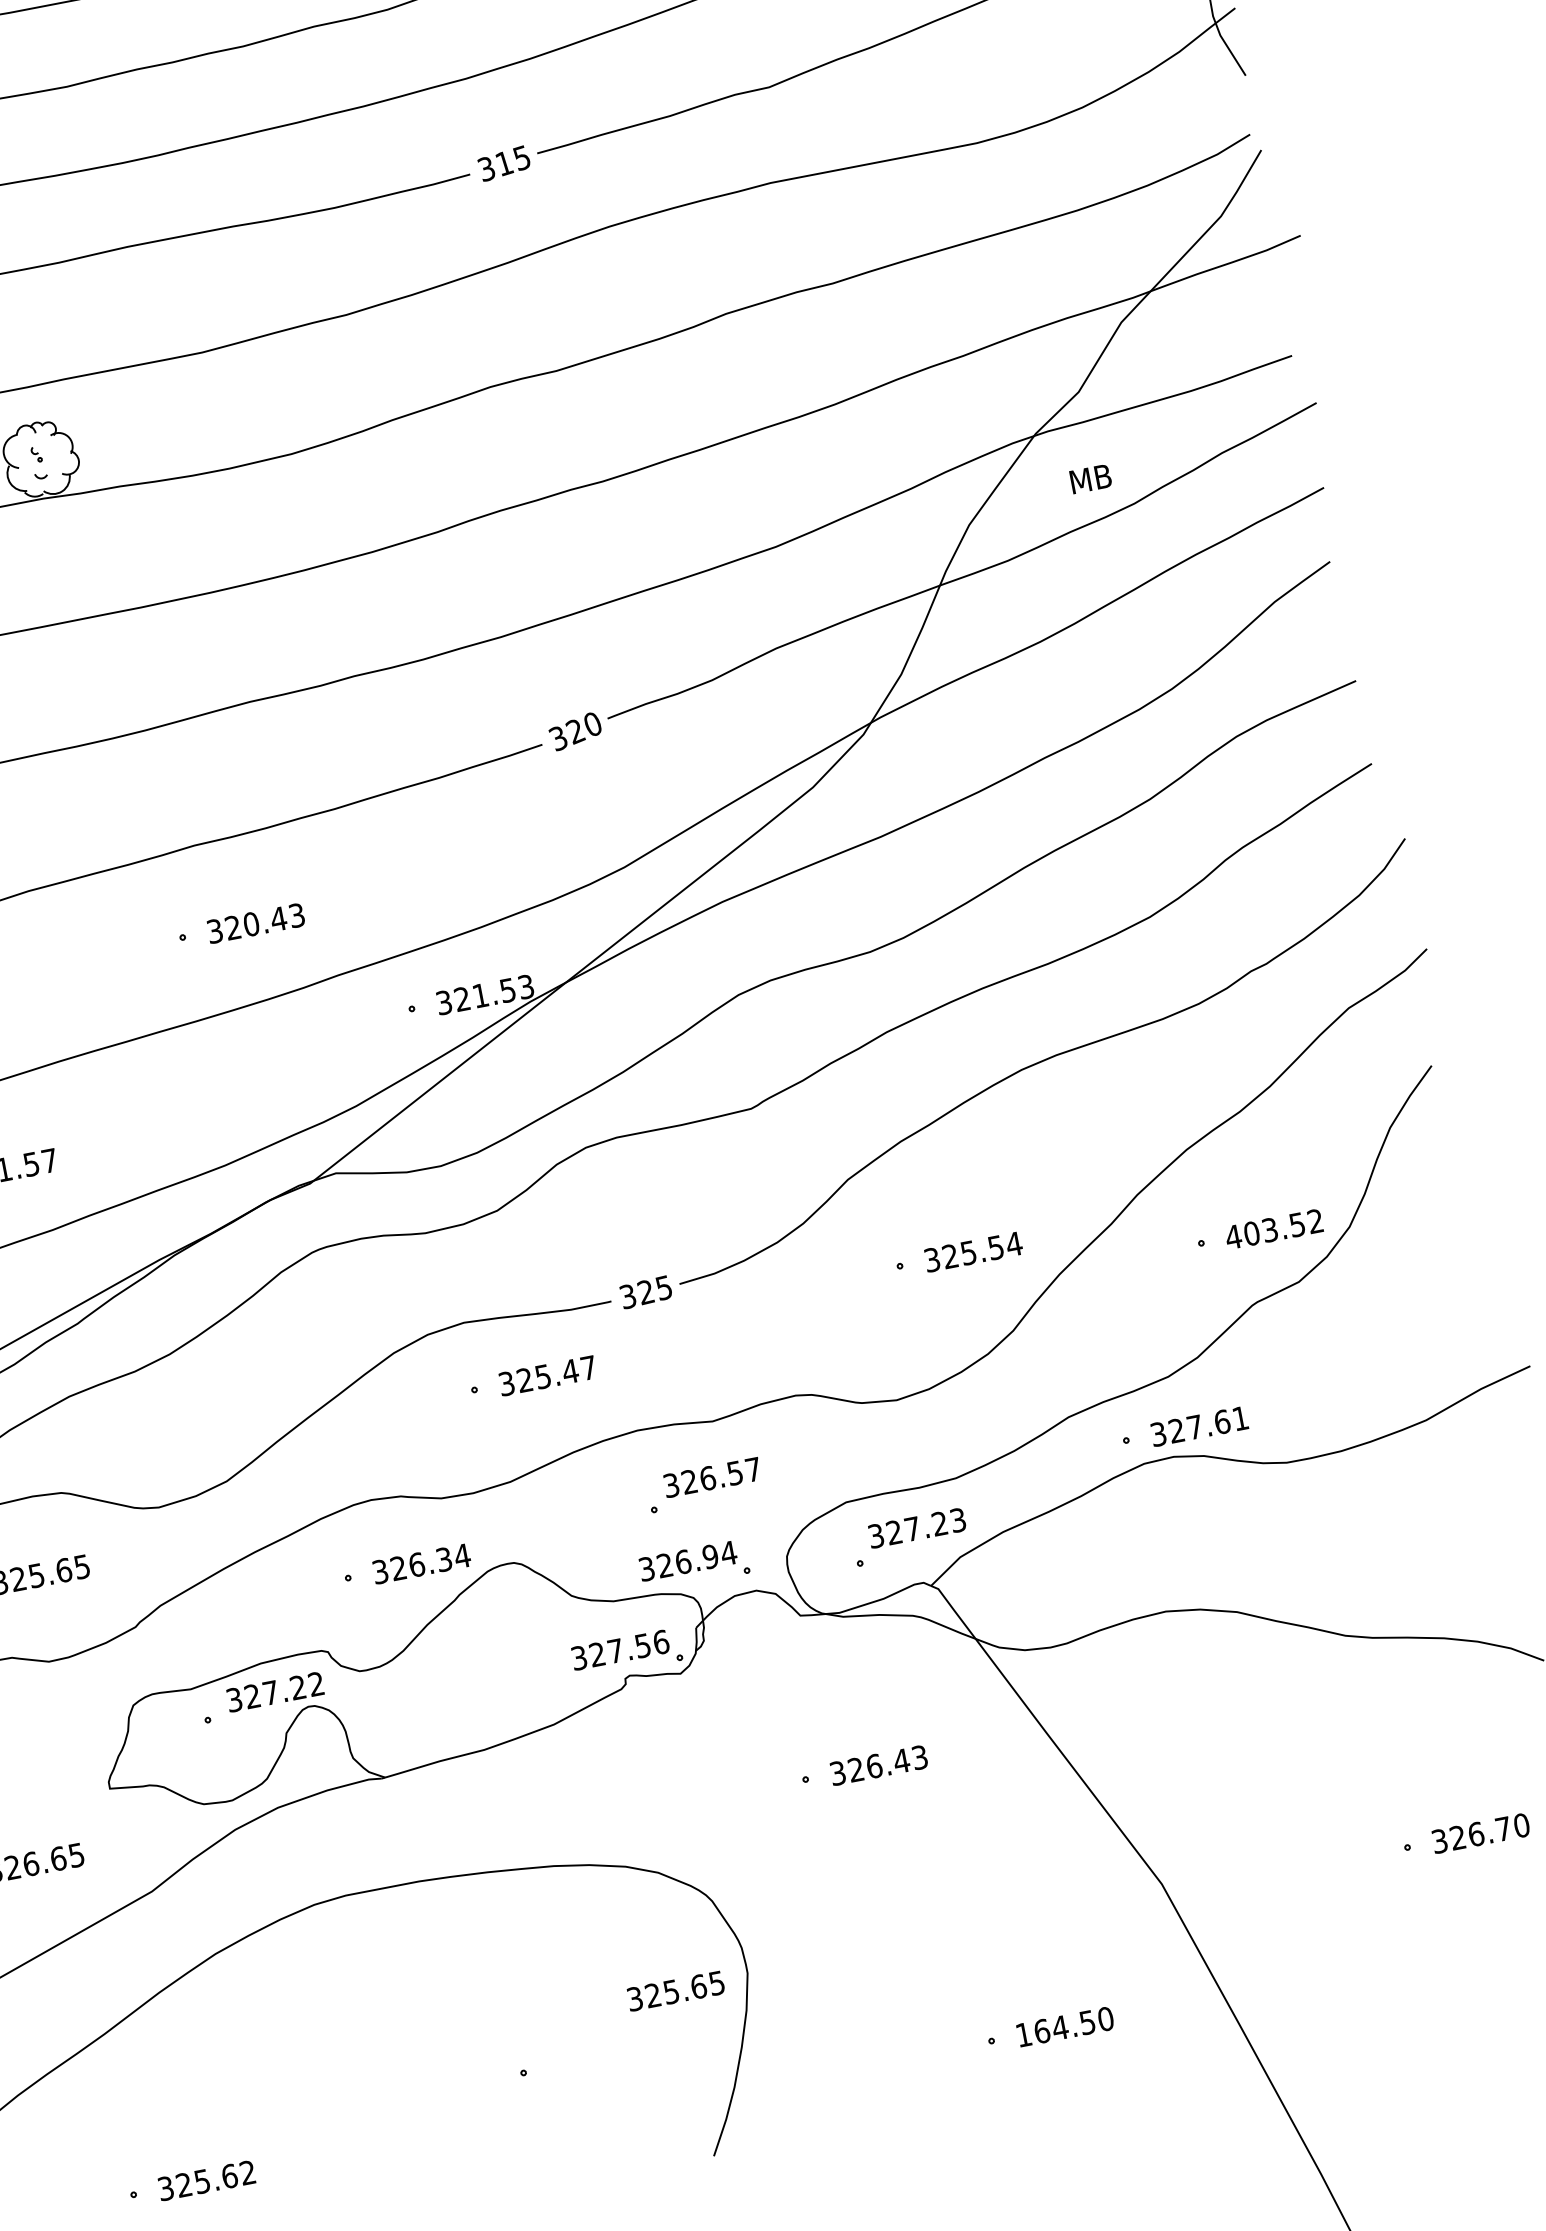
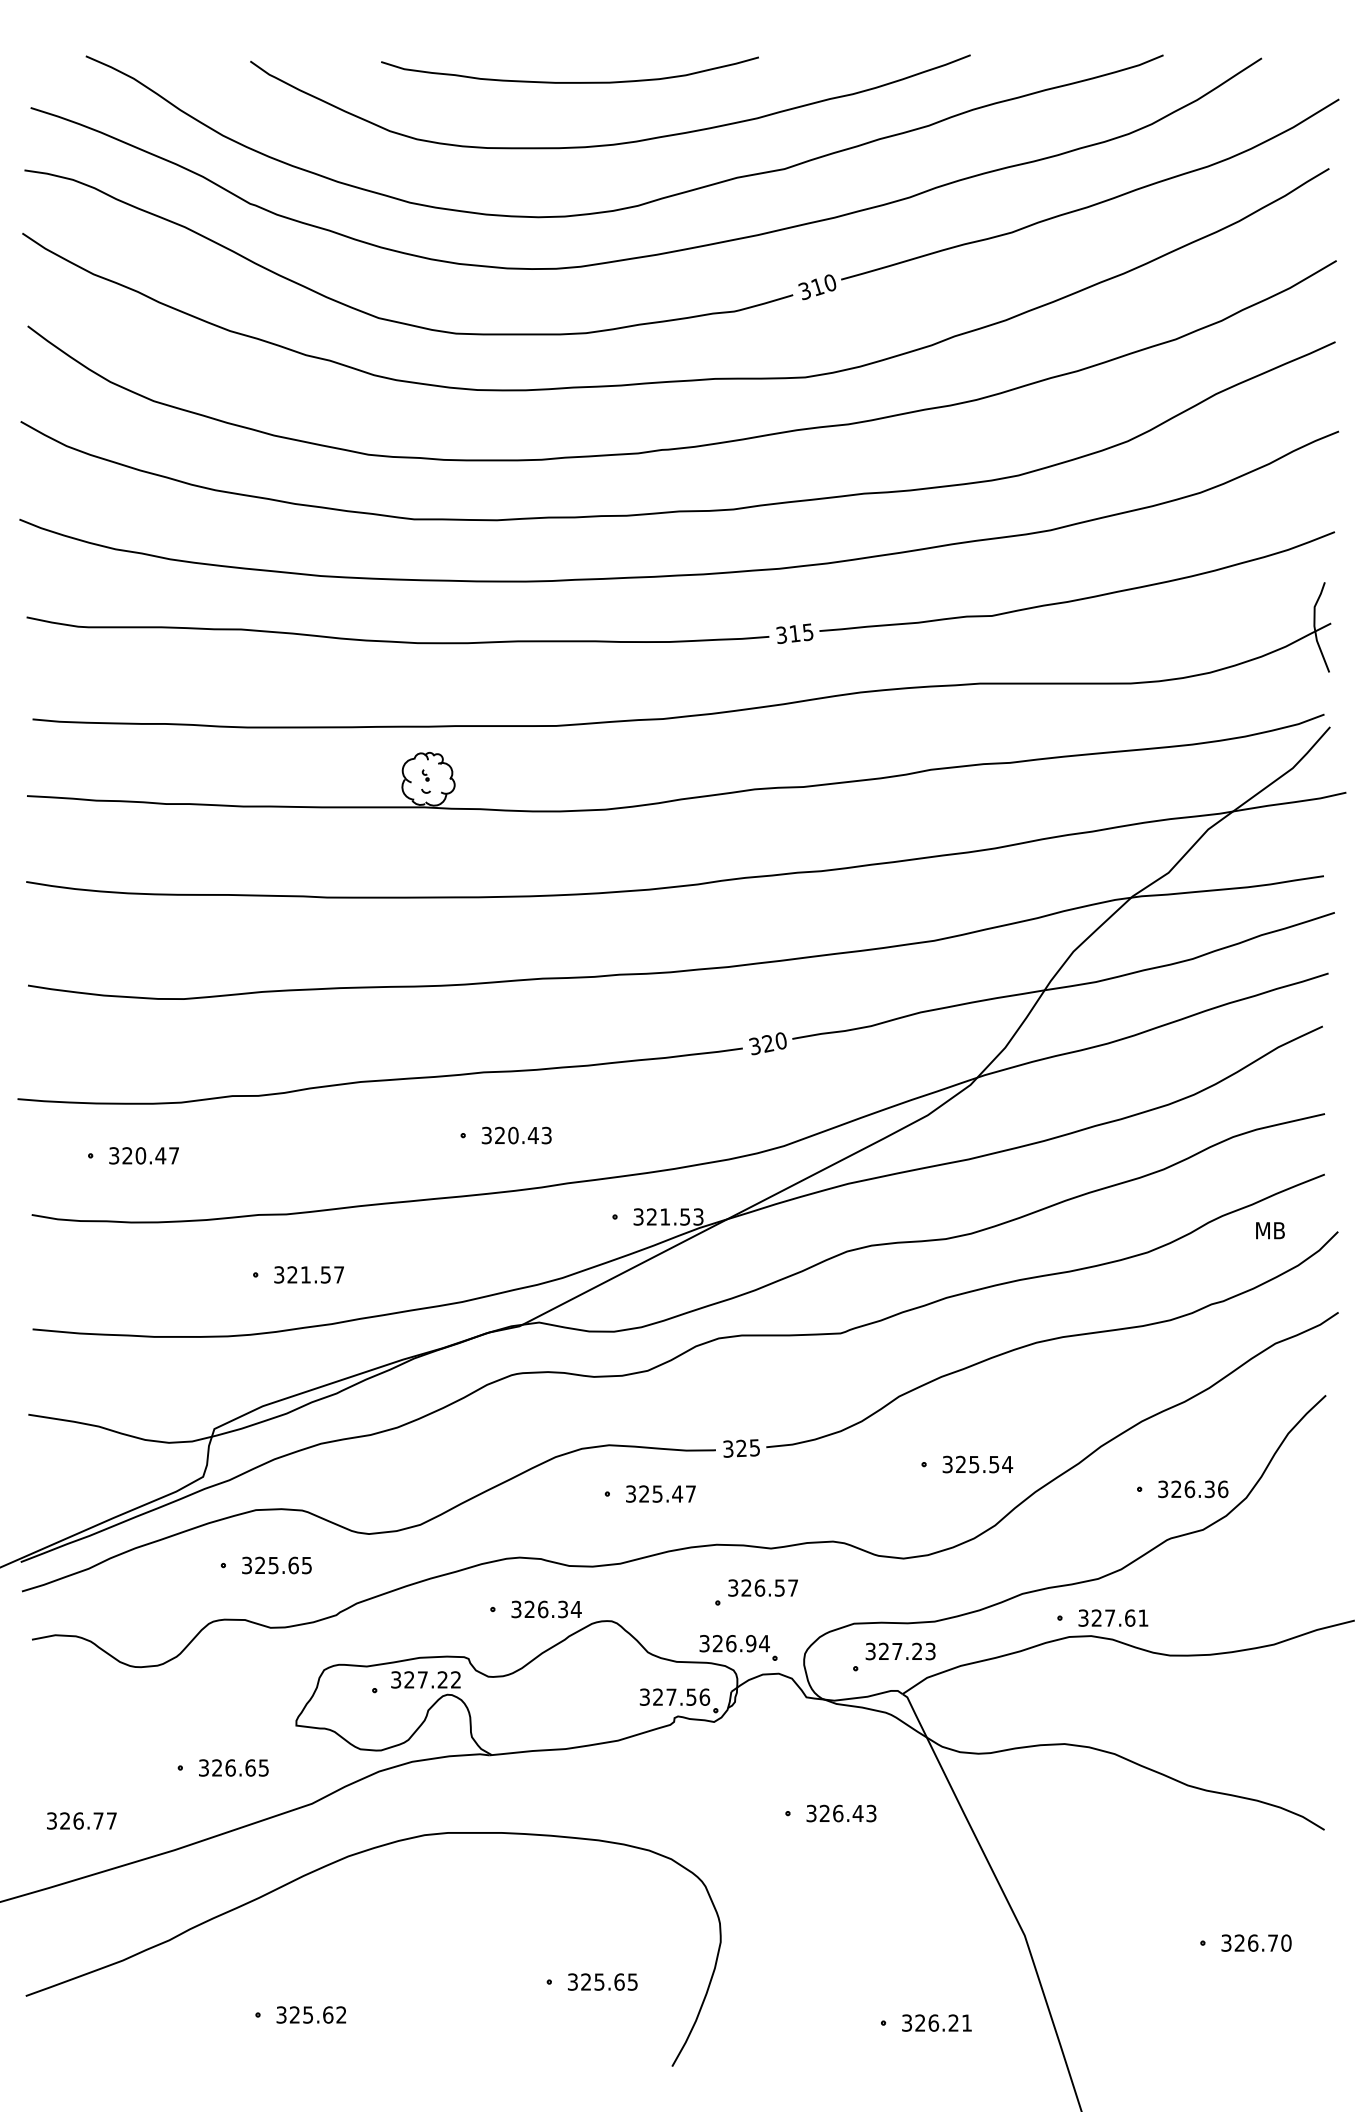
text: (1090, 478) -> (1270, 1230), moved
text: (1273, 1229) -> (1192, 1489), 403.52 -> 326.36
text: (675, 1990) -> (602, 1981), moved
text: (1065, 2026) -> (937, 2022), 164.50 -> 326.21

